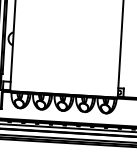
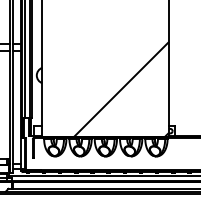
hatch: (79, 54) -> (120, 89), added

